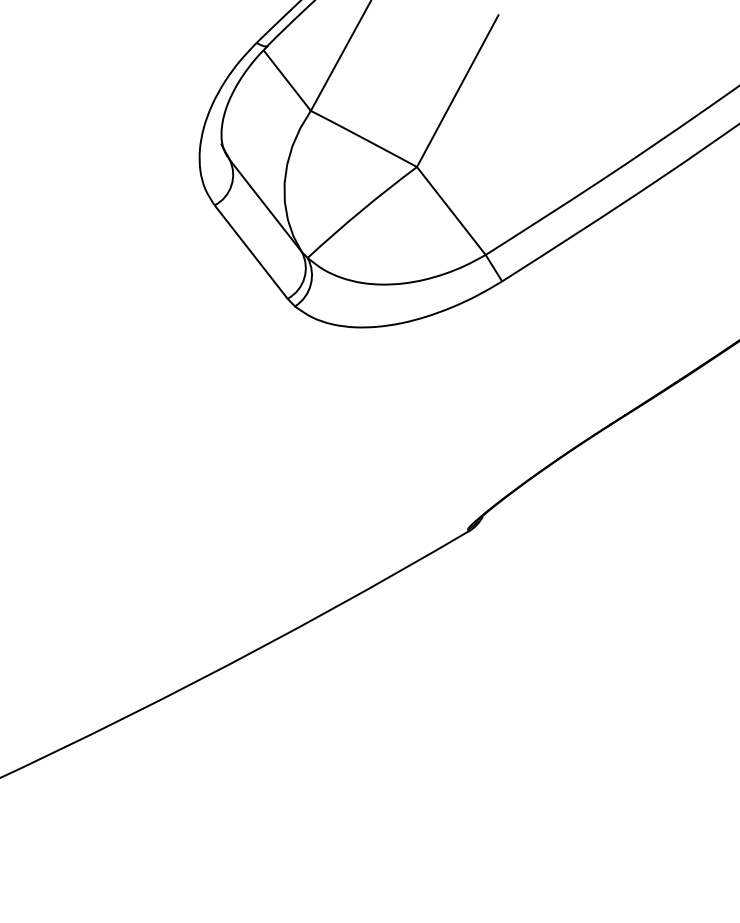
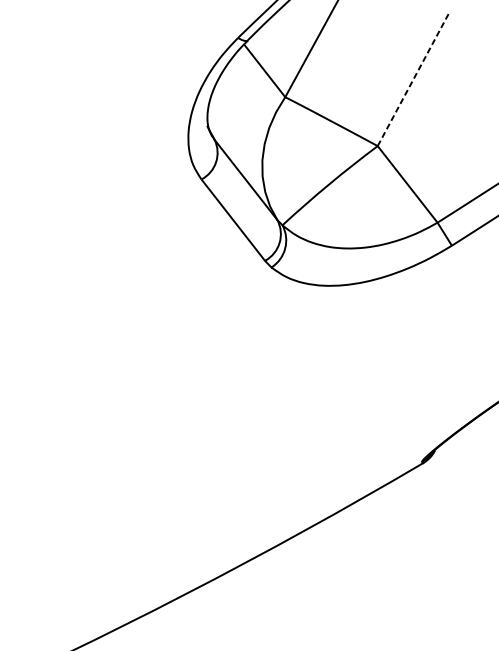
line: (457, 90) -> (412, 79), solid -> dashed

